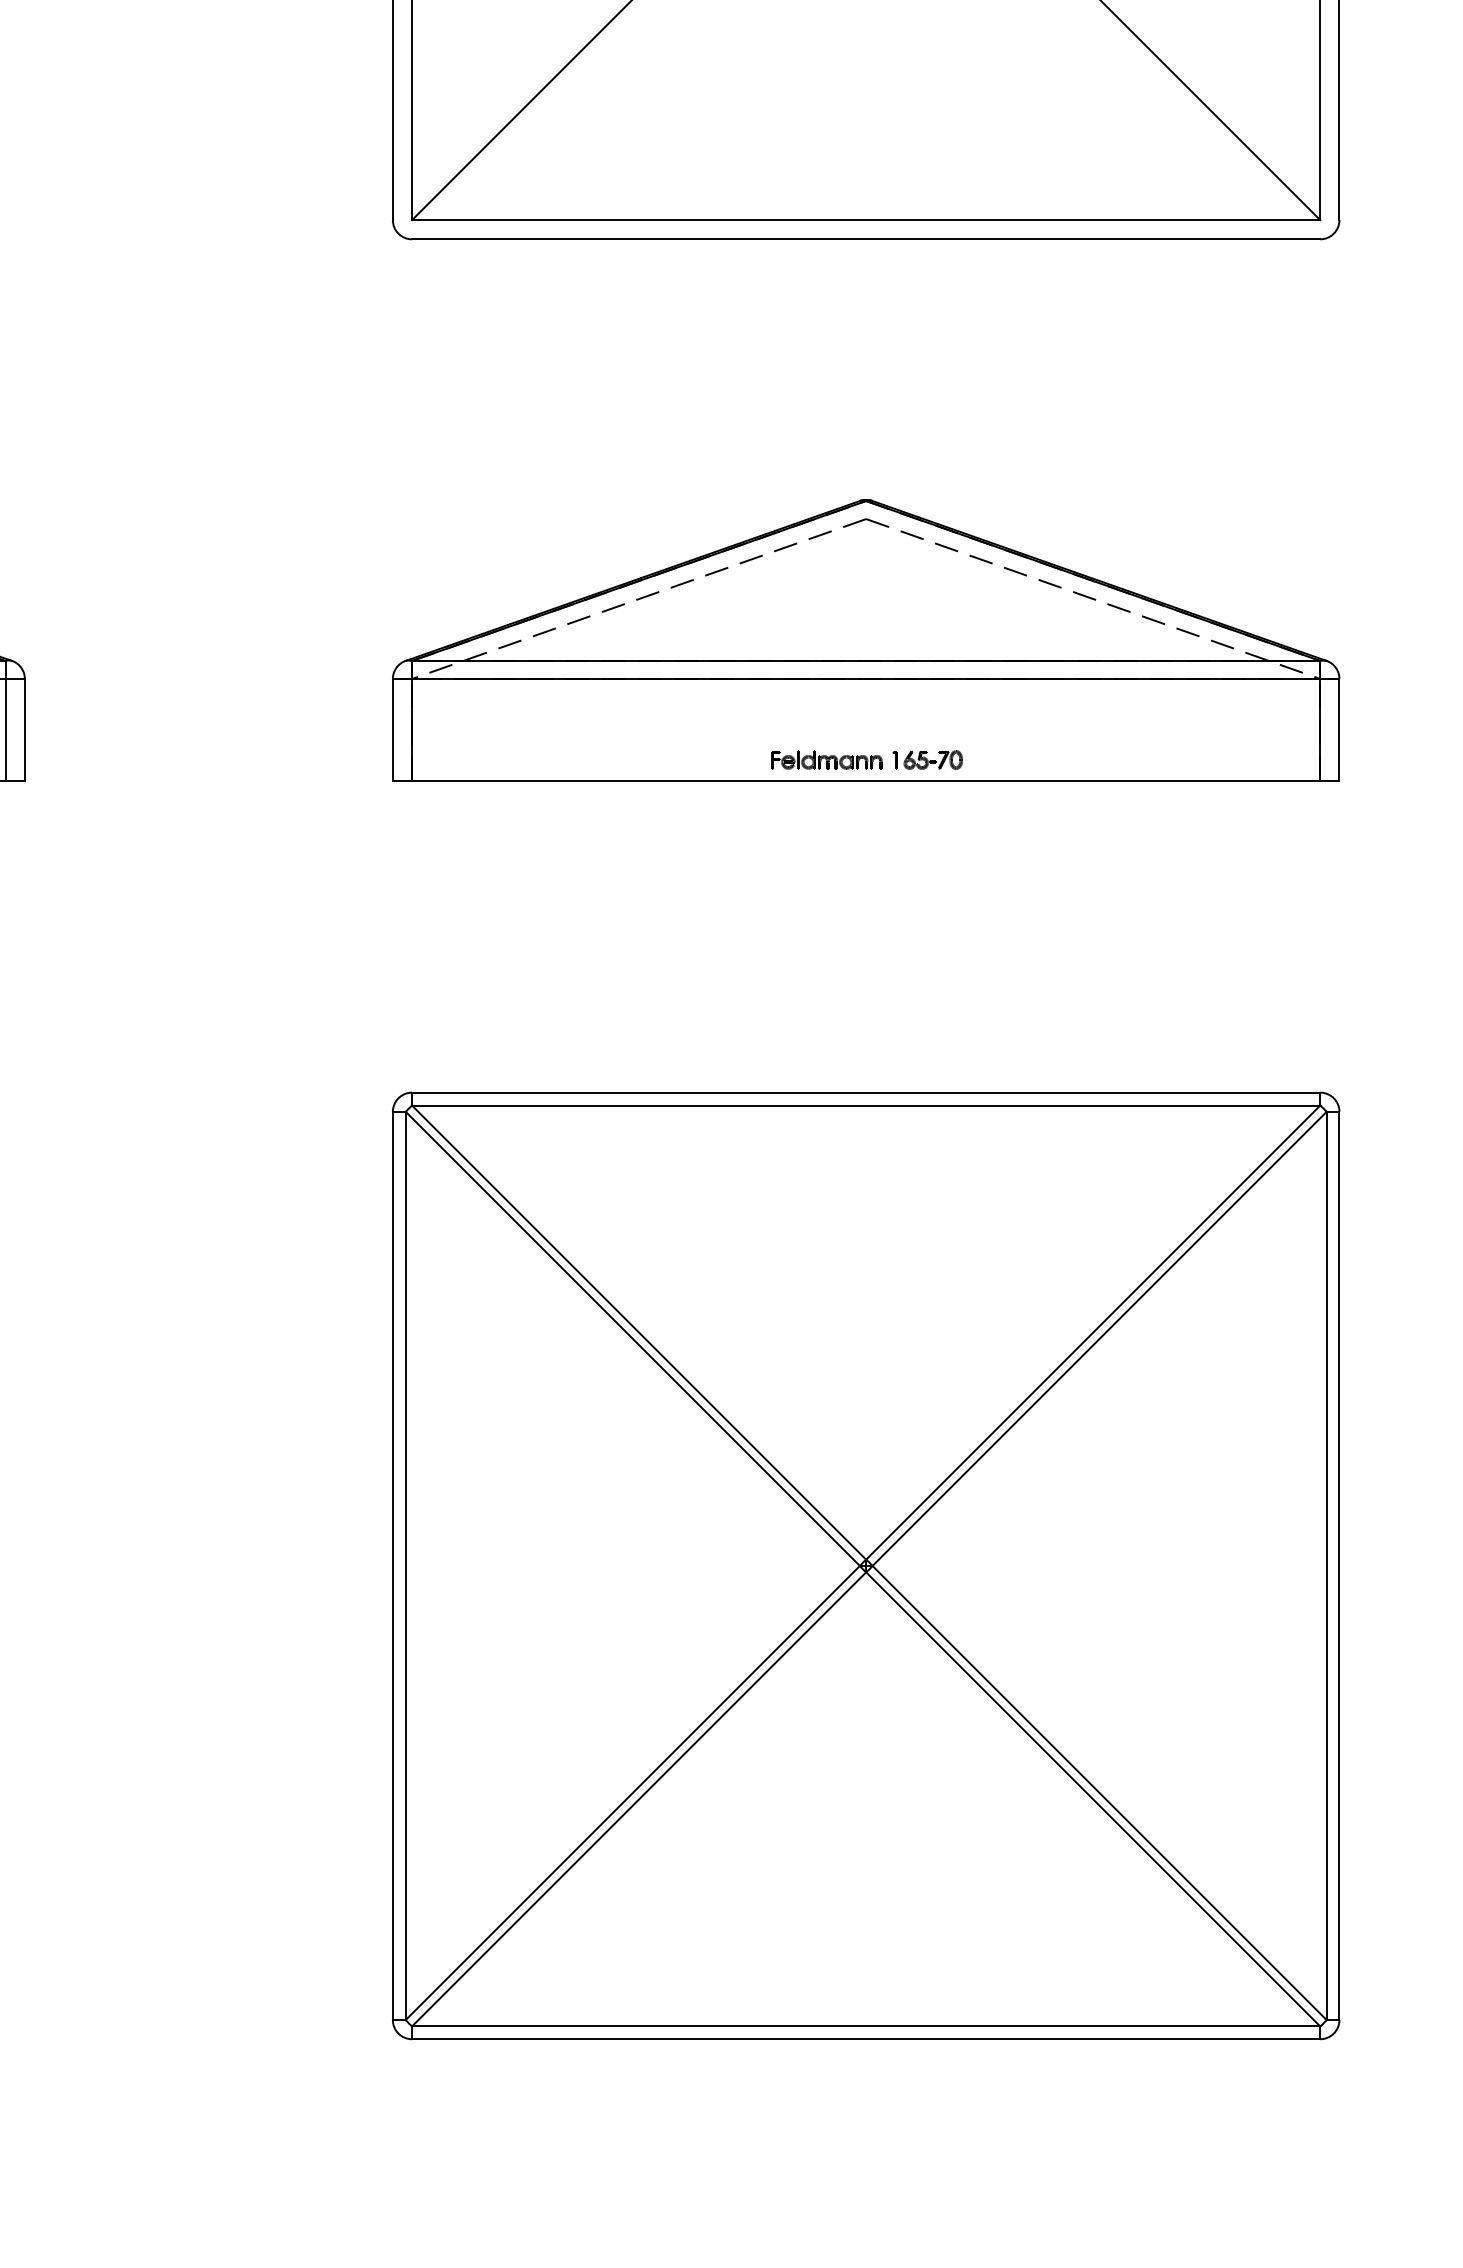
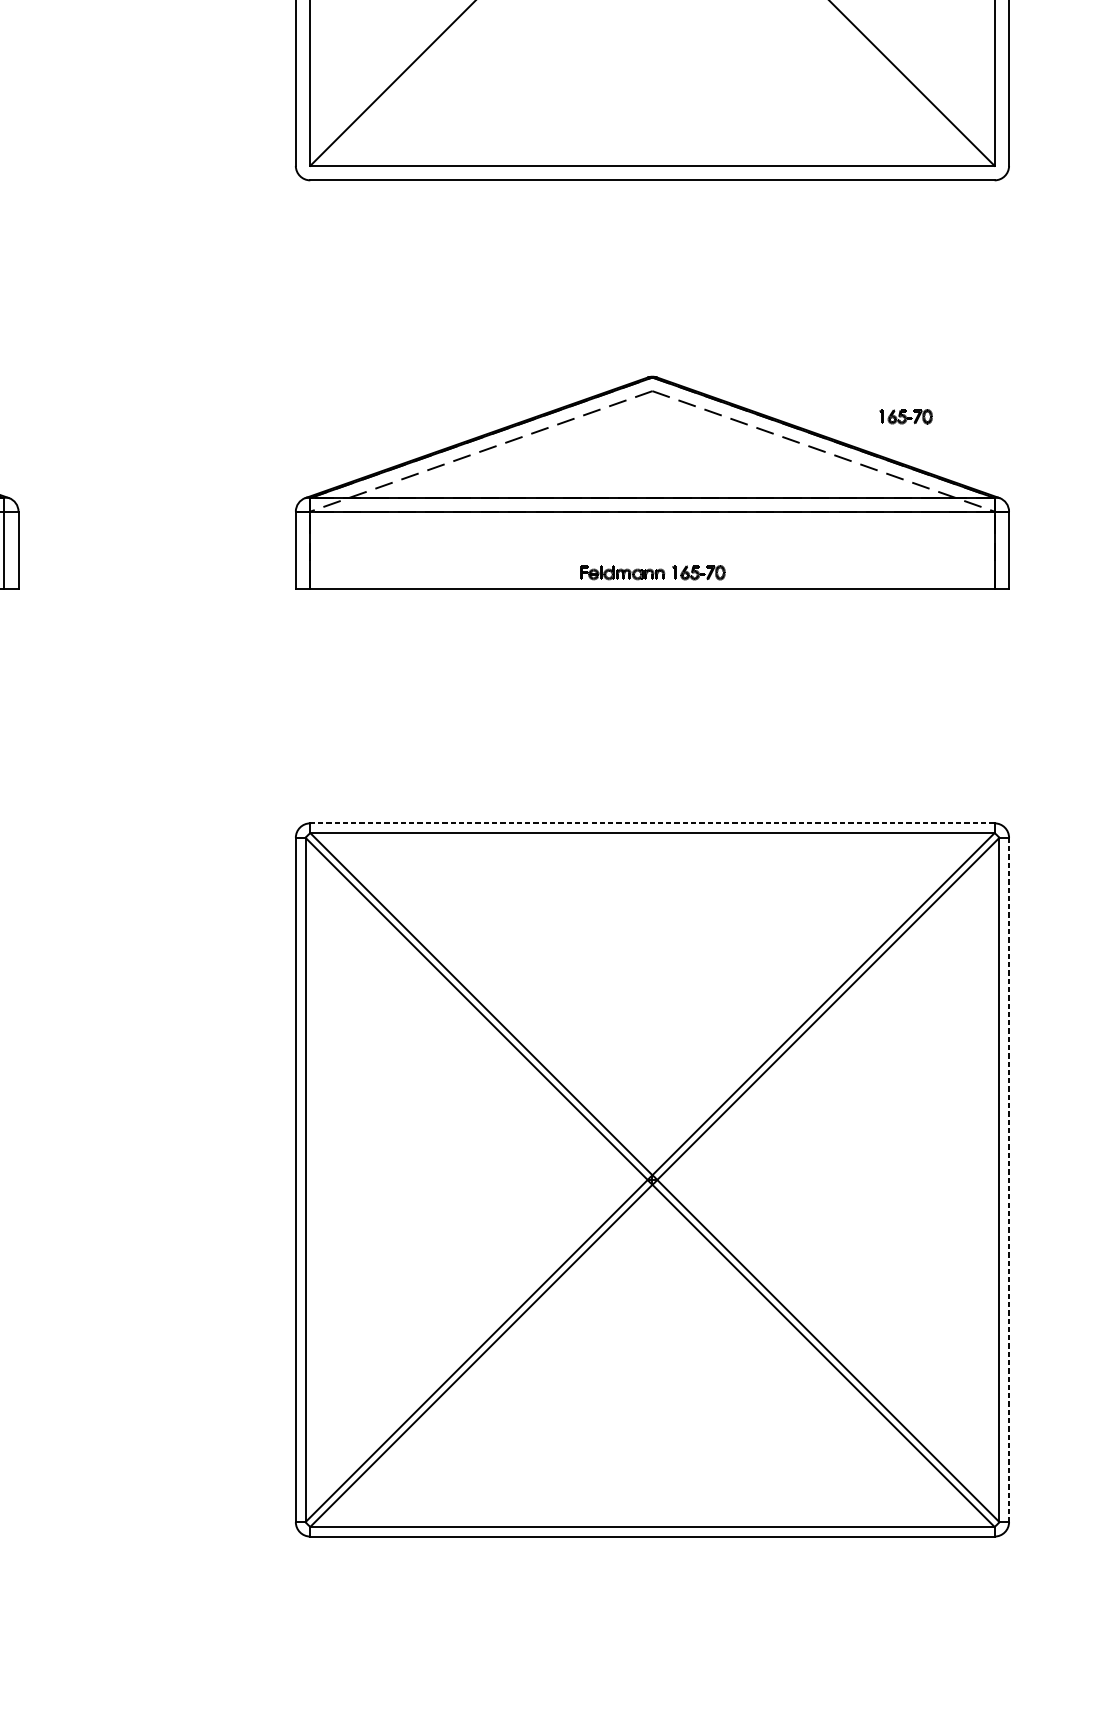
part: (1202, 552) -> (905, 416), added
line: (865, 1092) -> (651, 823), solid -> dashed
line: (1339, 1566) -> (1009, 1180), solid -> dashed

